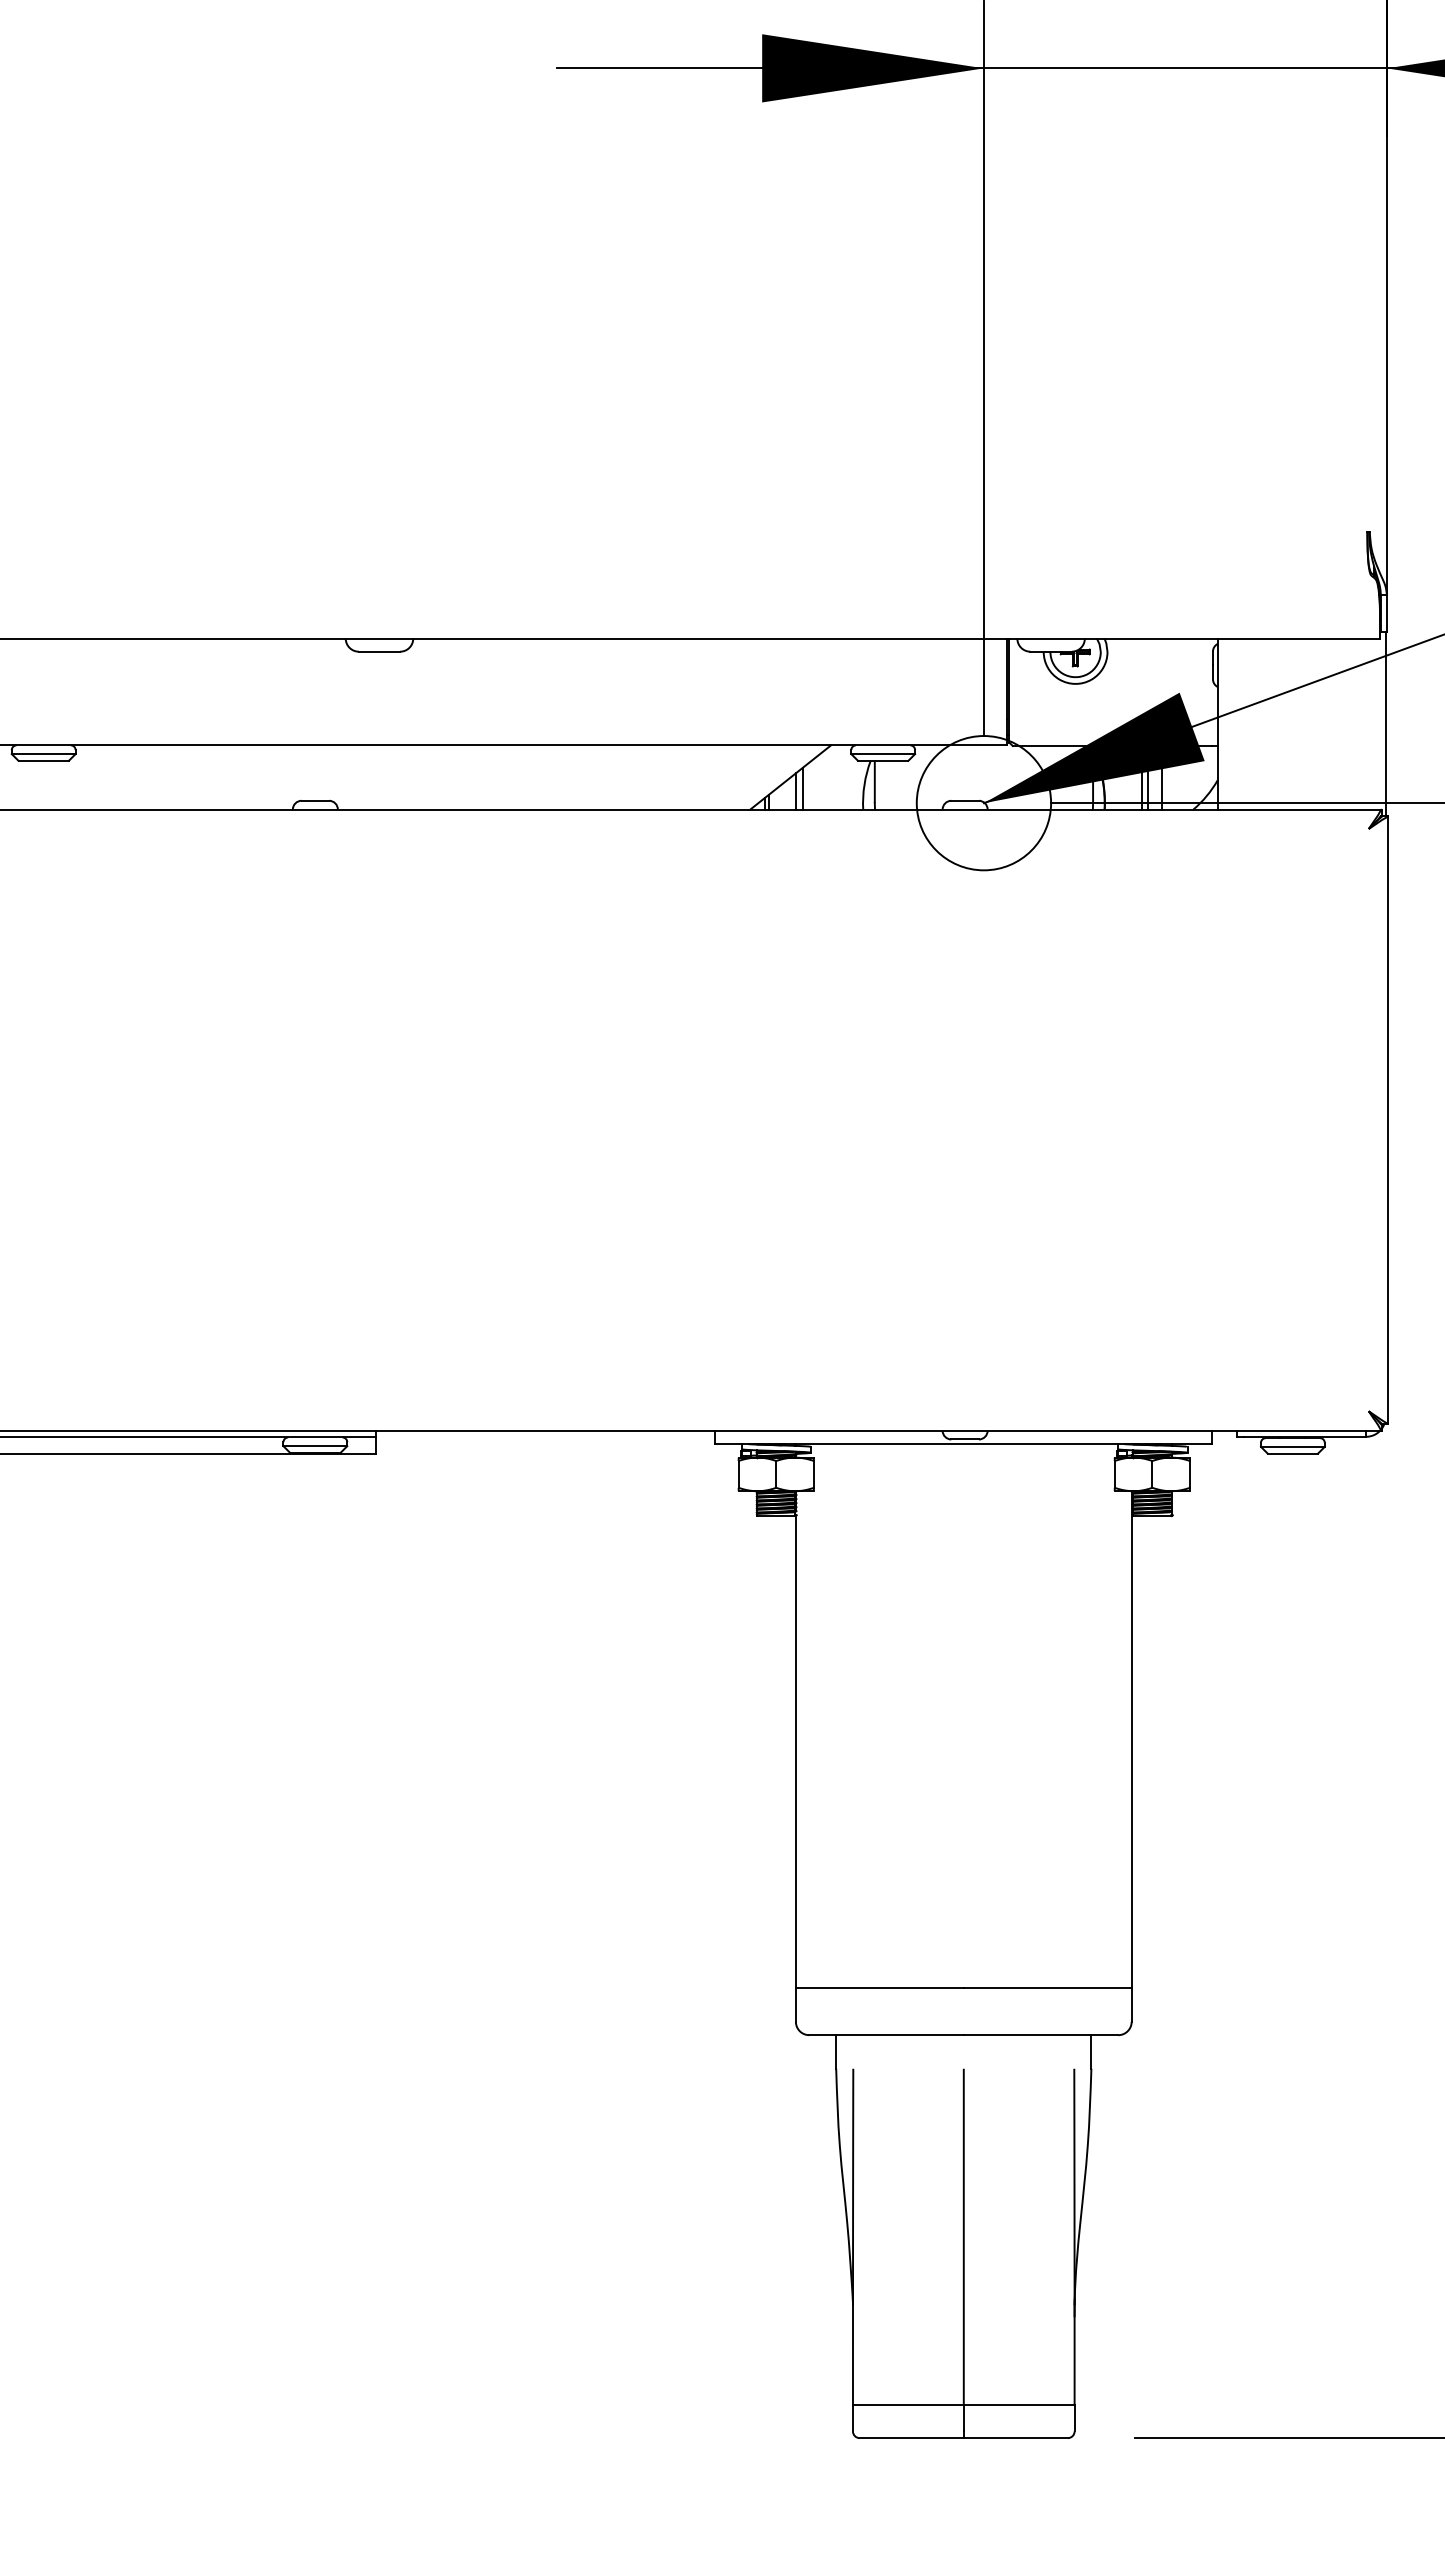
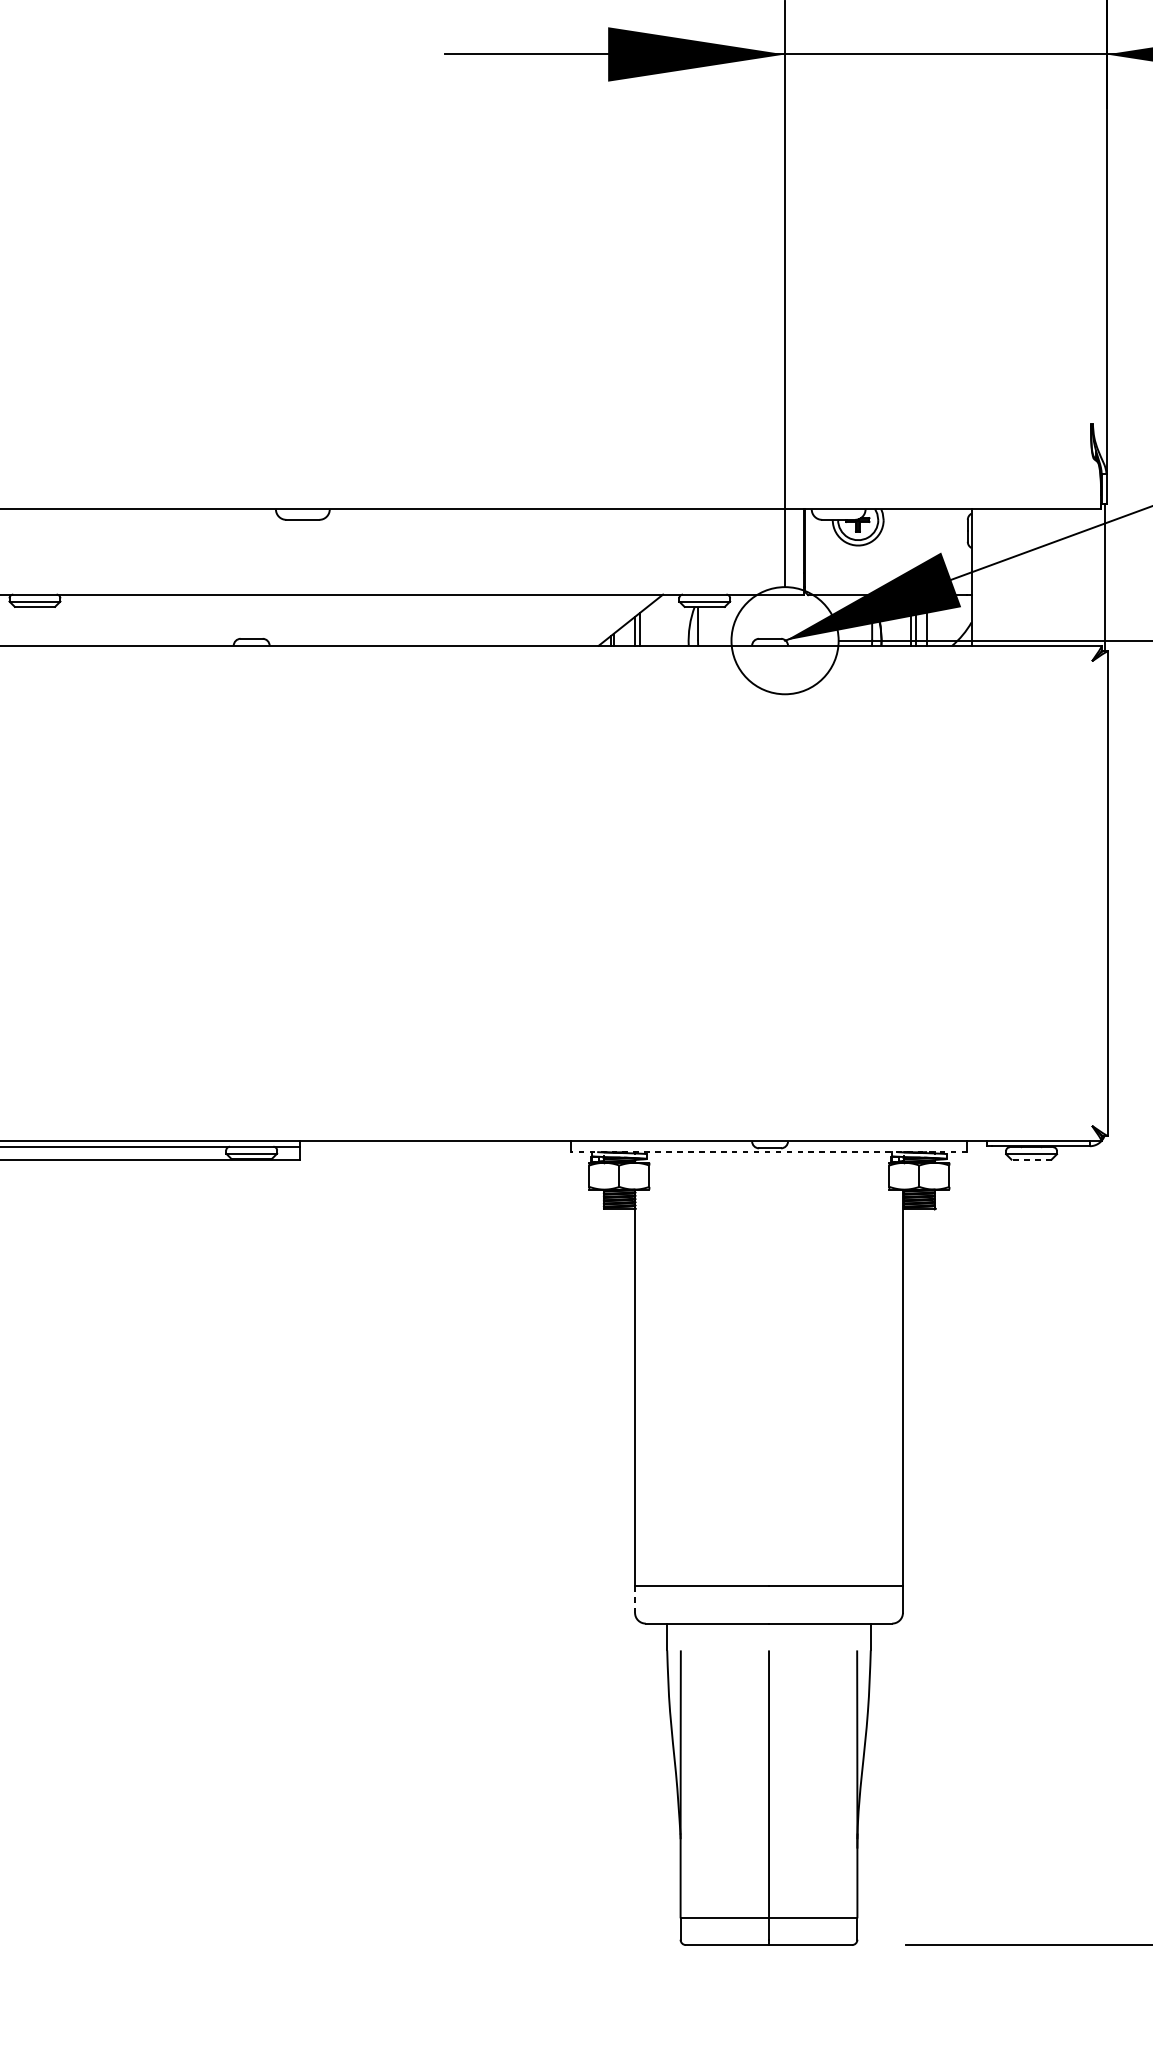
line: (963, 1444) -> (768, 1152), solid -> dashed
line: (1292, 1453) -> (1031, 1159), solid -> dashed
line: (795, 2004) -> (634, 1599), solid -> dashed

